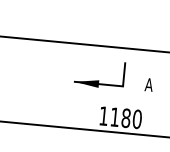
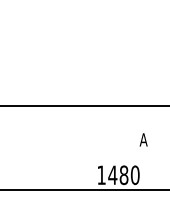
part: (99, 80) -> (93, 140), removed
text: (114, 116) -> (112, 174), 1180 -> 1480

